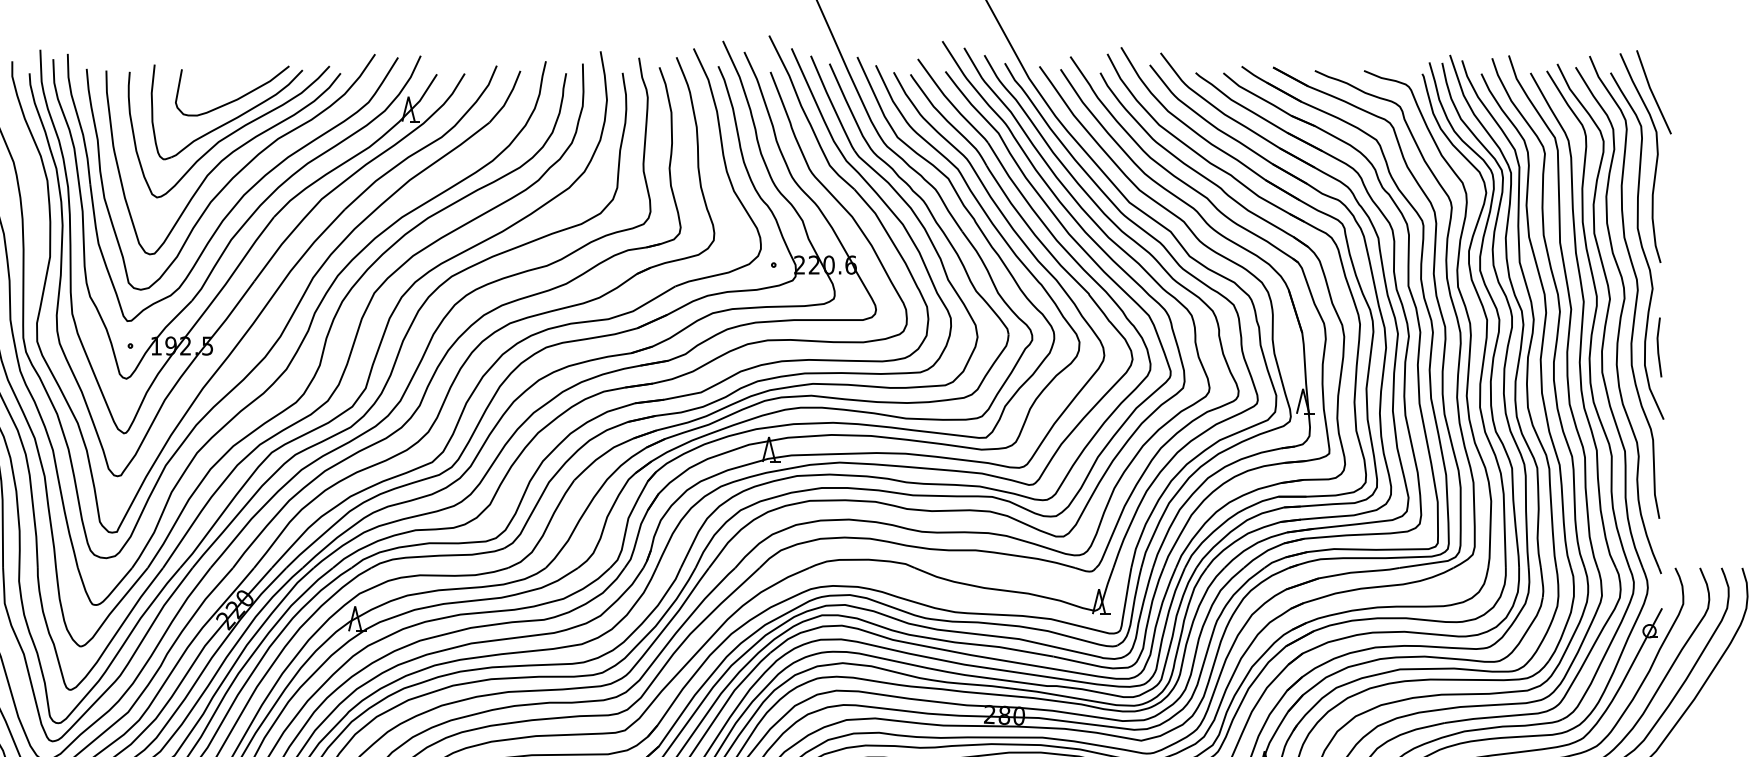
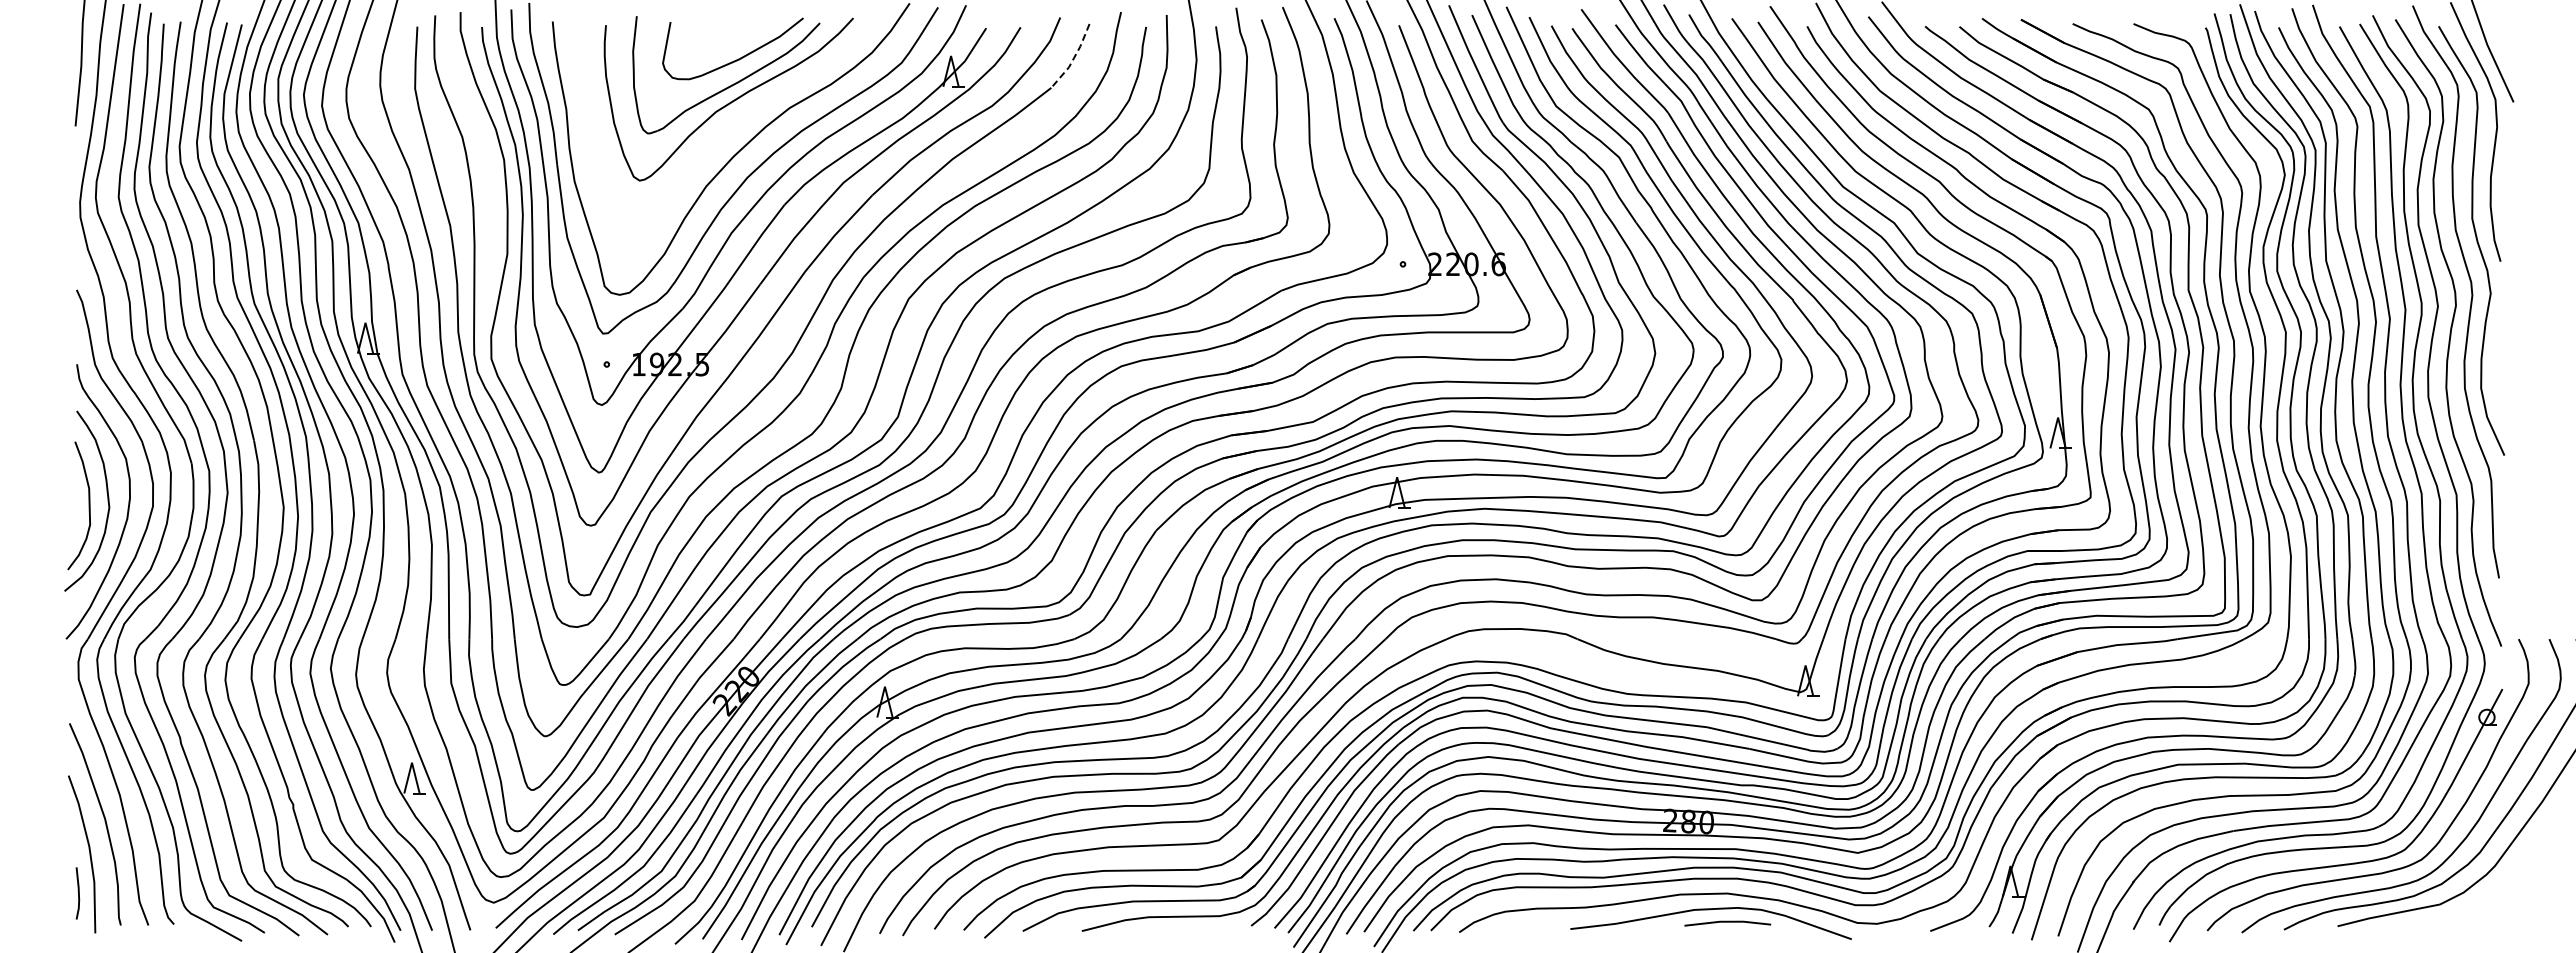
line: (507, 98) -> (1073, 58), solid -> dashed
curve: (222, 161) -> (720, 136), removed
line: (1658, 347) -> (2498, 366), removed

